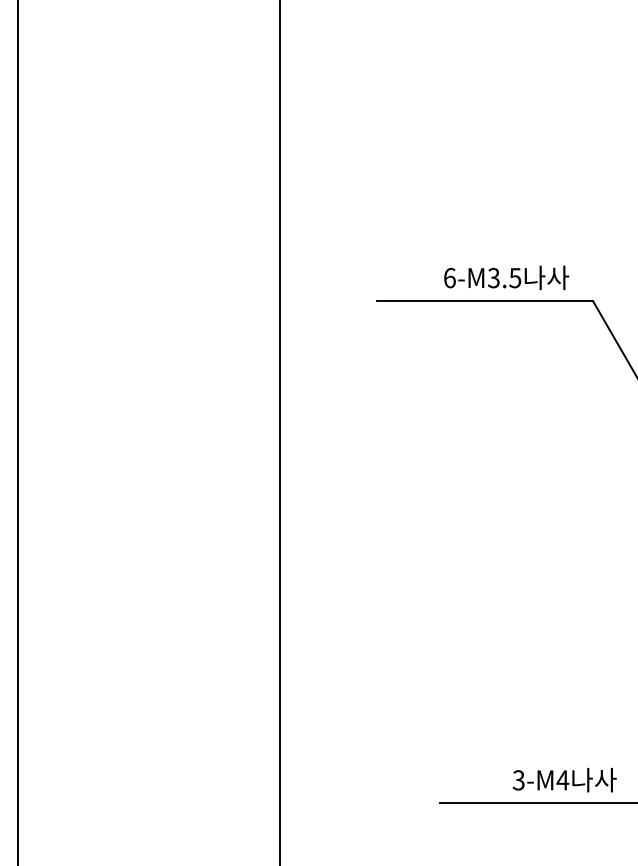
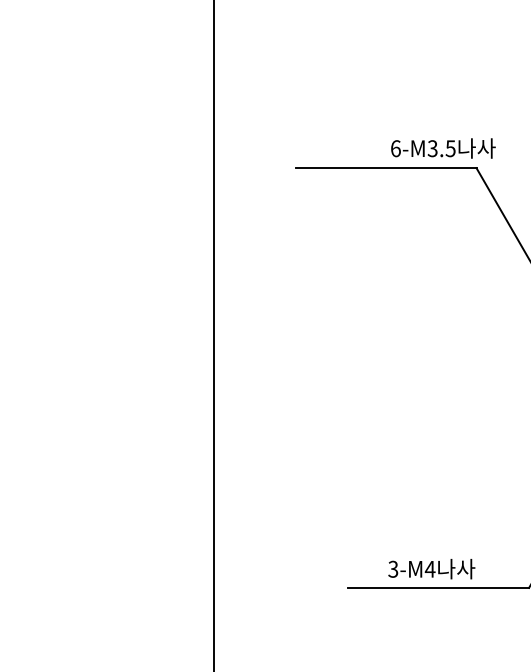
text: (506, 277) -> (443, 148), moved
text: (564, 780) -> (431, 569), moved

